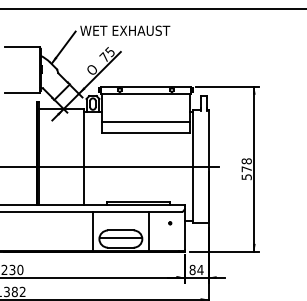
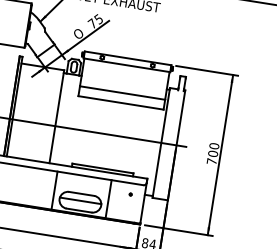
text: (246, 169) -> (212, 154), 578 -> 700

